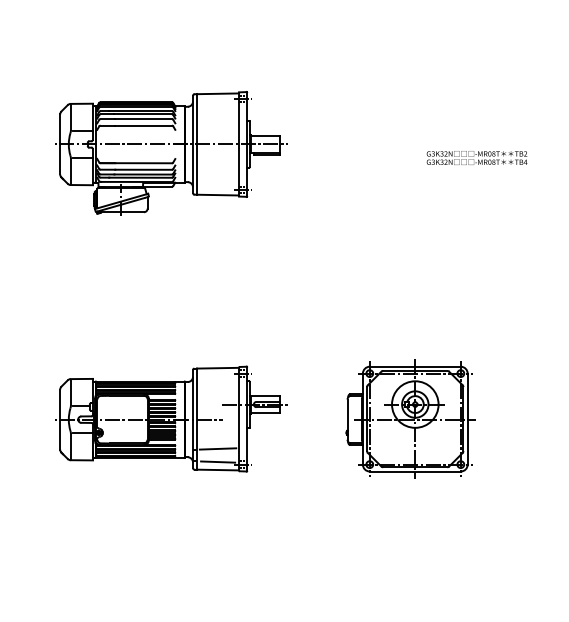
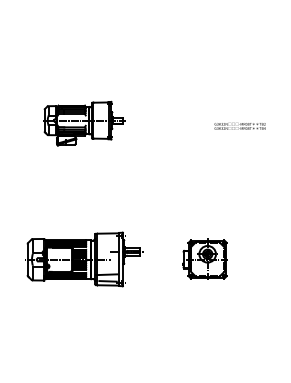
part: (171, 152) -> (84, 123), size x0.7
part: (409, 419) -> (205, 259), size x0.7

